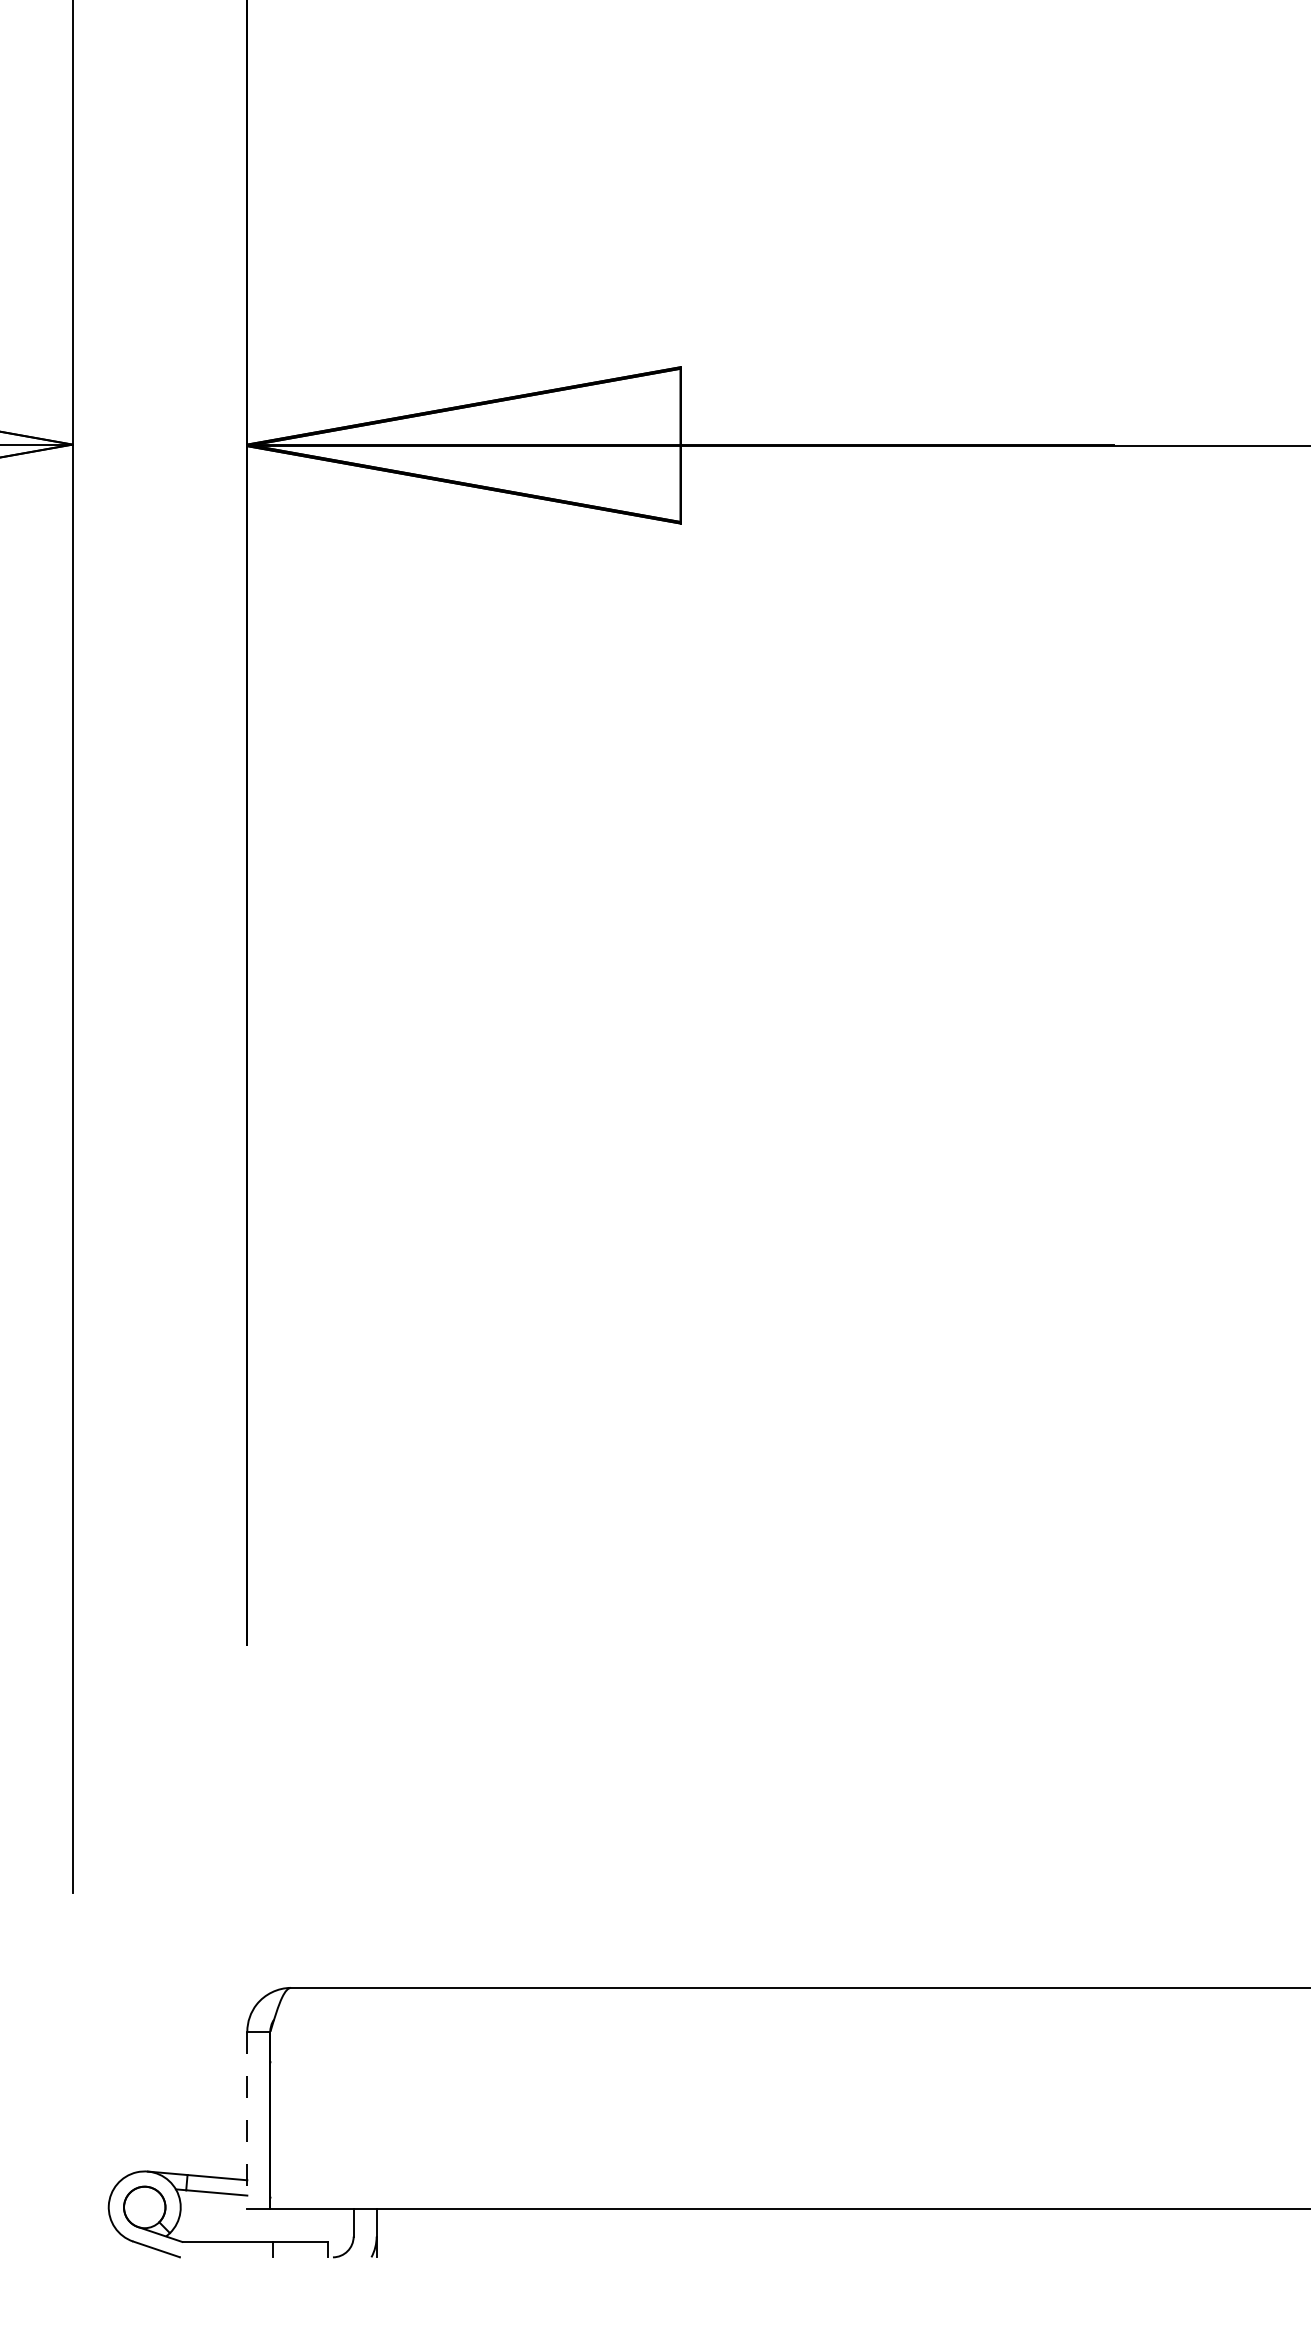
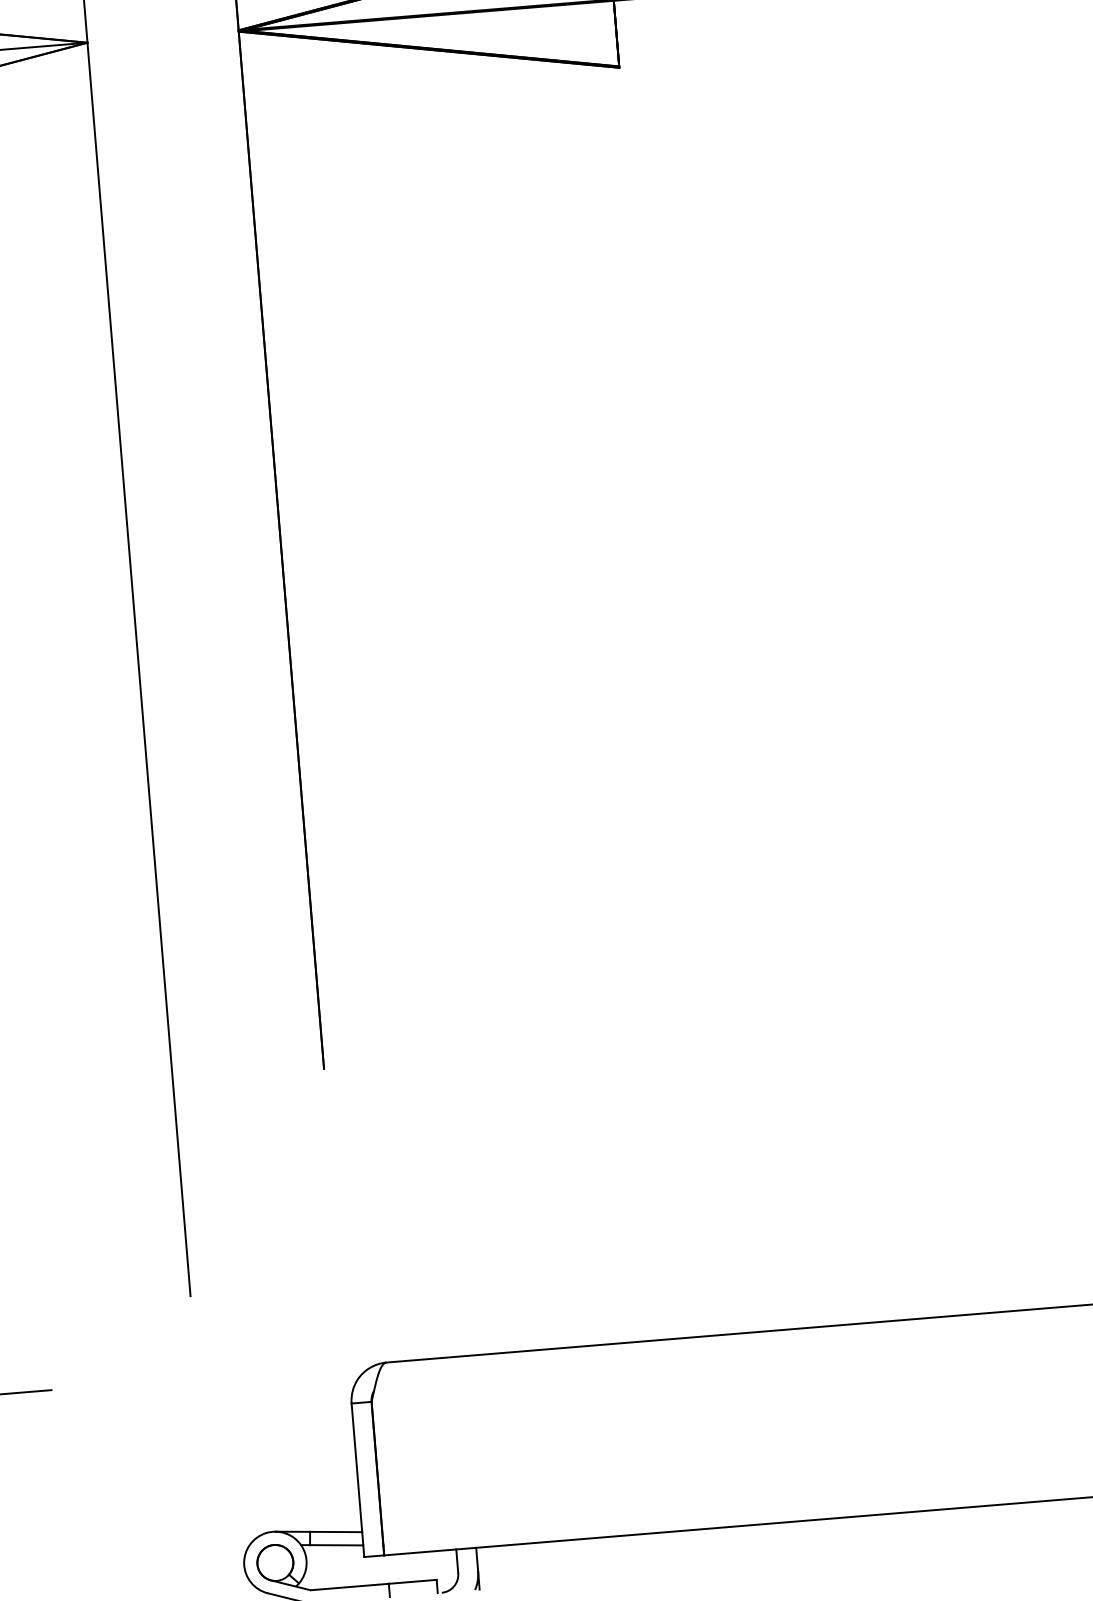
line: (247, 2120) -> (358, 1480), dashed -> solid

